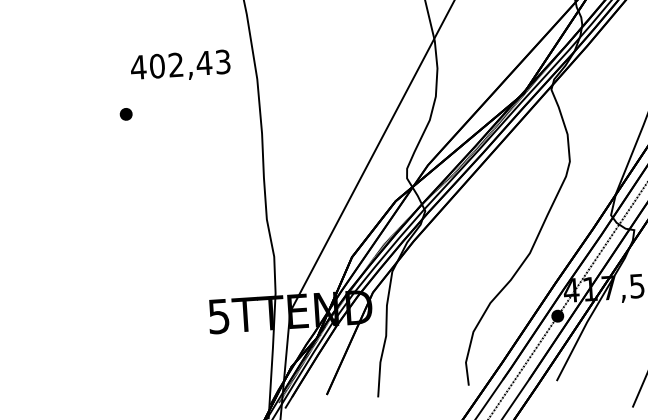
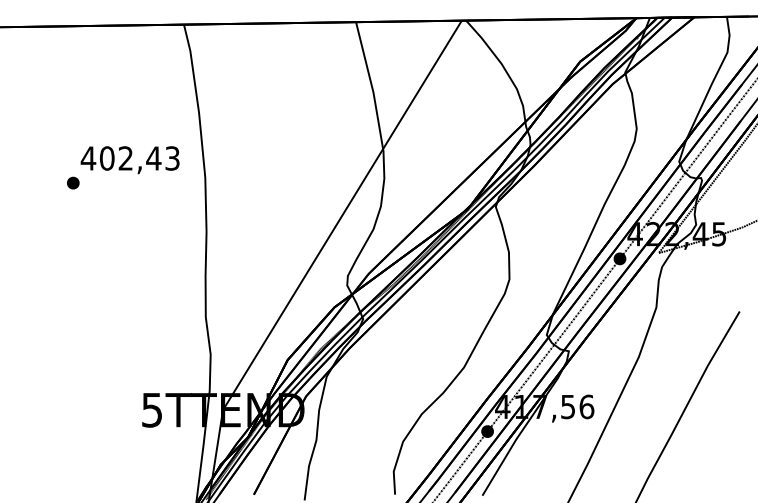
part: (126, 113) -> (73, 182), moved

